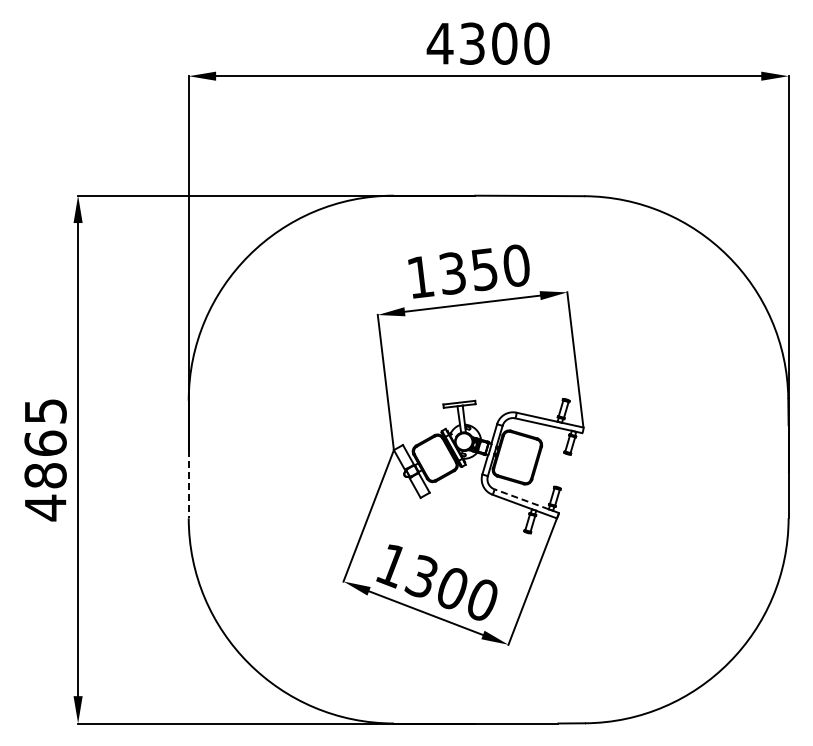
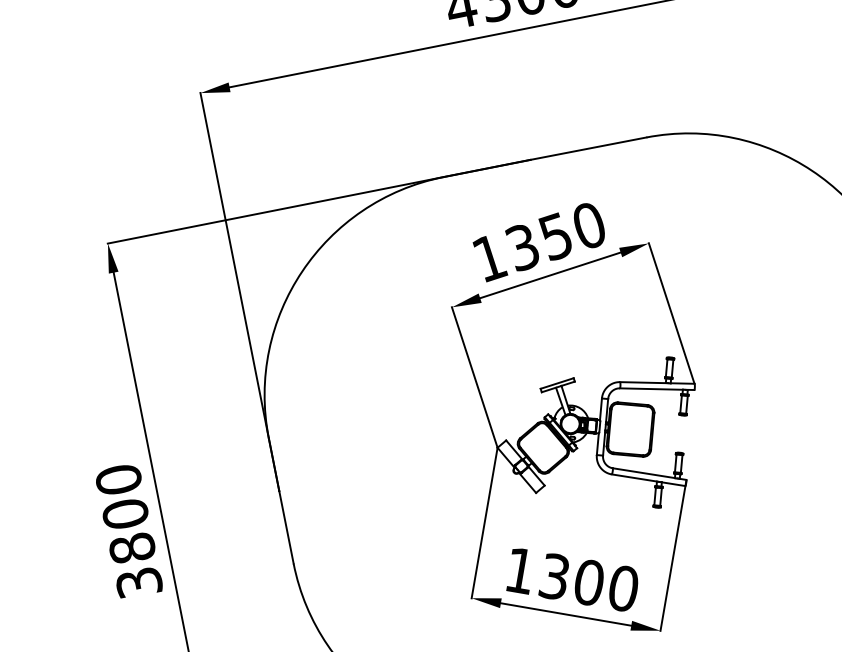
text: (45, 459) -> (128, 531), 4865 -> 3800
line: (188, 484) -> (286, 527), dashed -> solid
line: (521, 499) -> (643, 473), dashed -> solid

